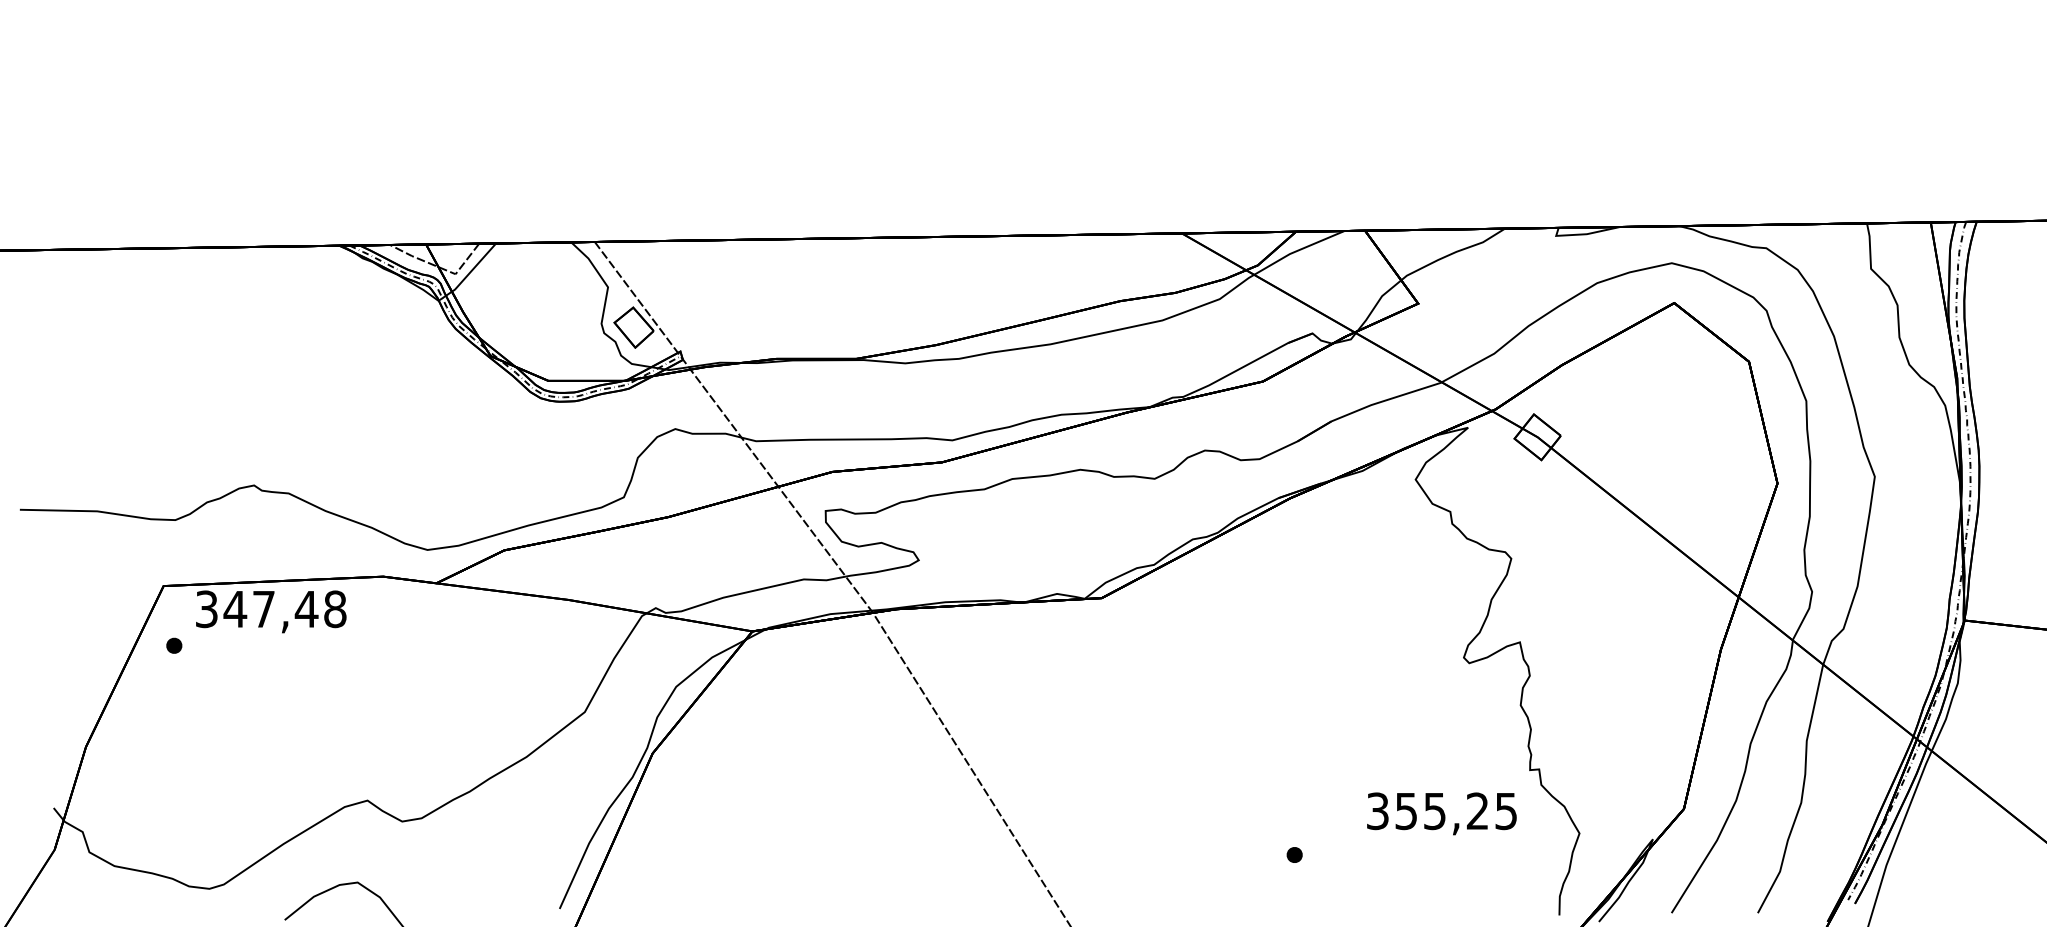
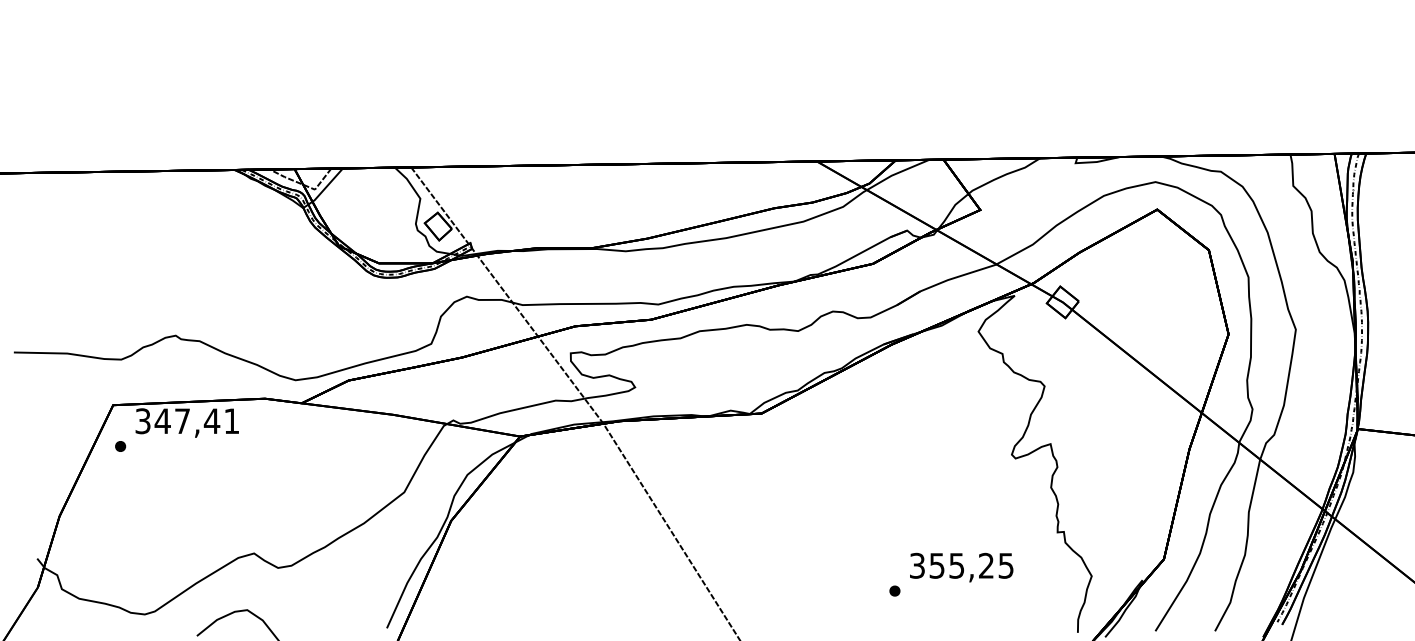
text: (334, 609) -> (231, 421), 347,48 -> 347,41
text: (1441, 813) -> (961, 567), moved

